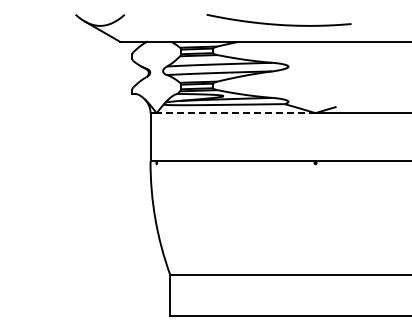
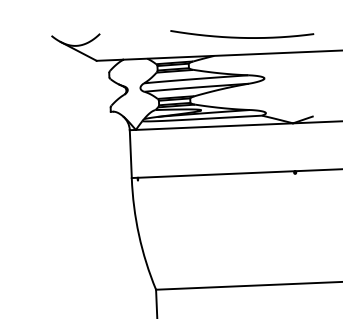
curve: (278, 23) -> (241, 36), moved
line: (235, 113) -> (213, 126), dashed -> solid

